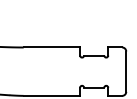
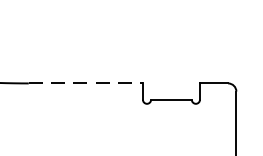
line: (52, 47) -> (87, 83), solid -> dashed

